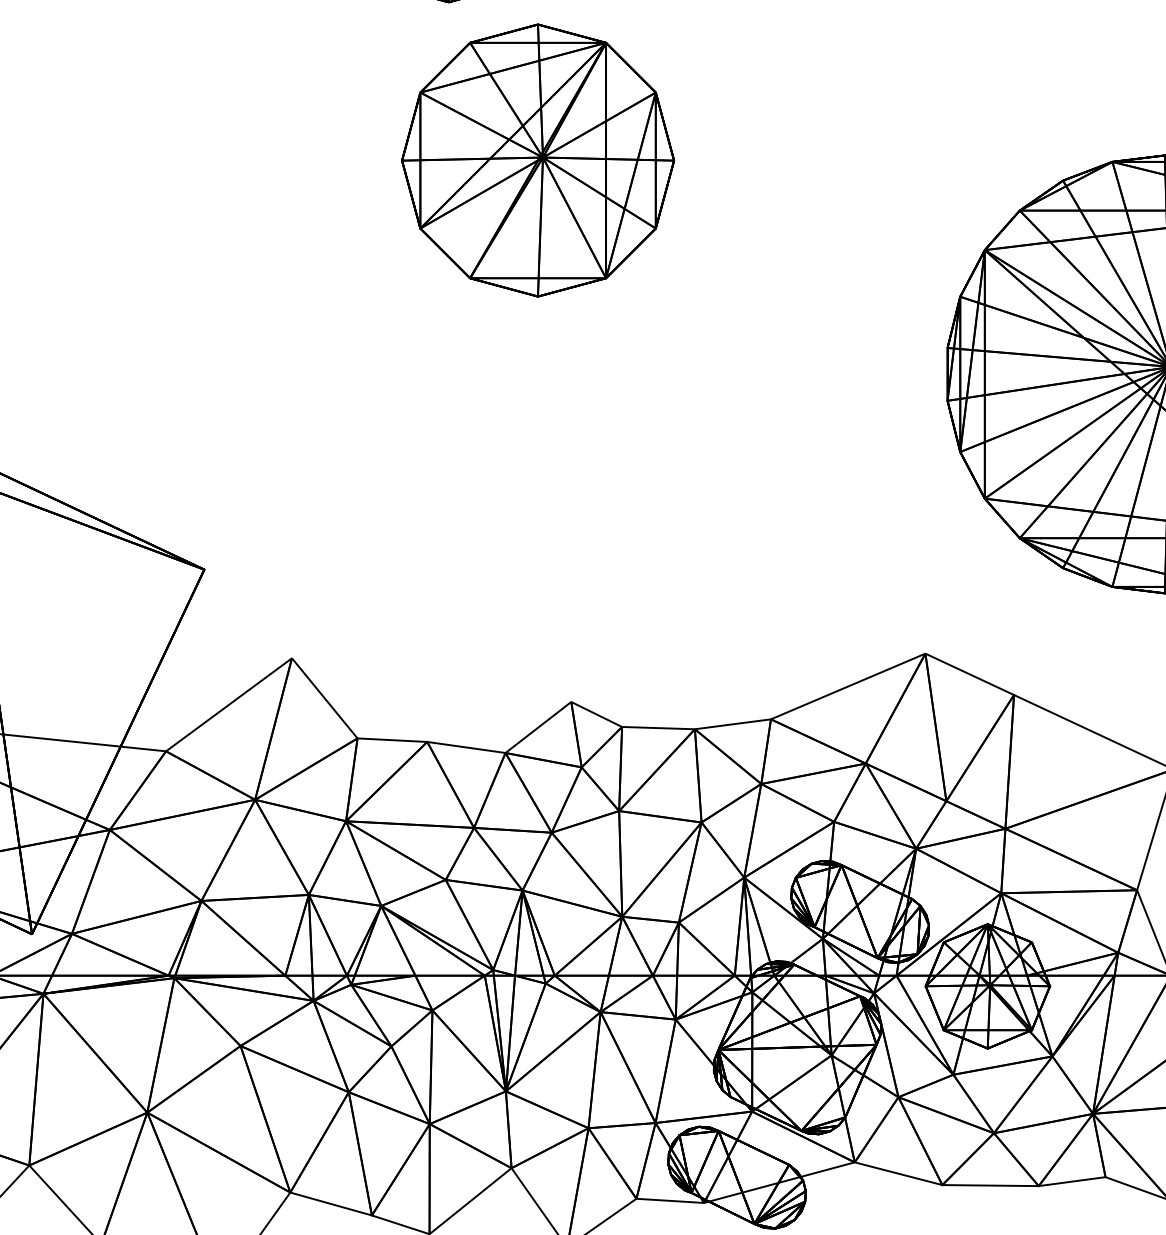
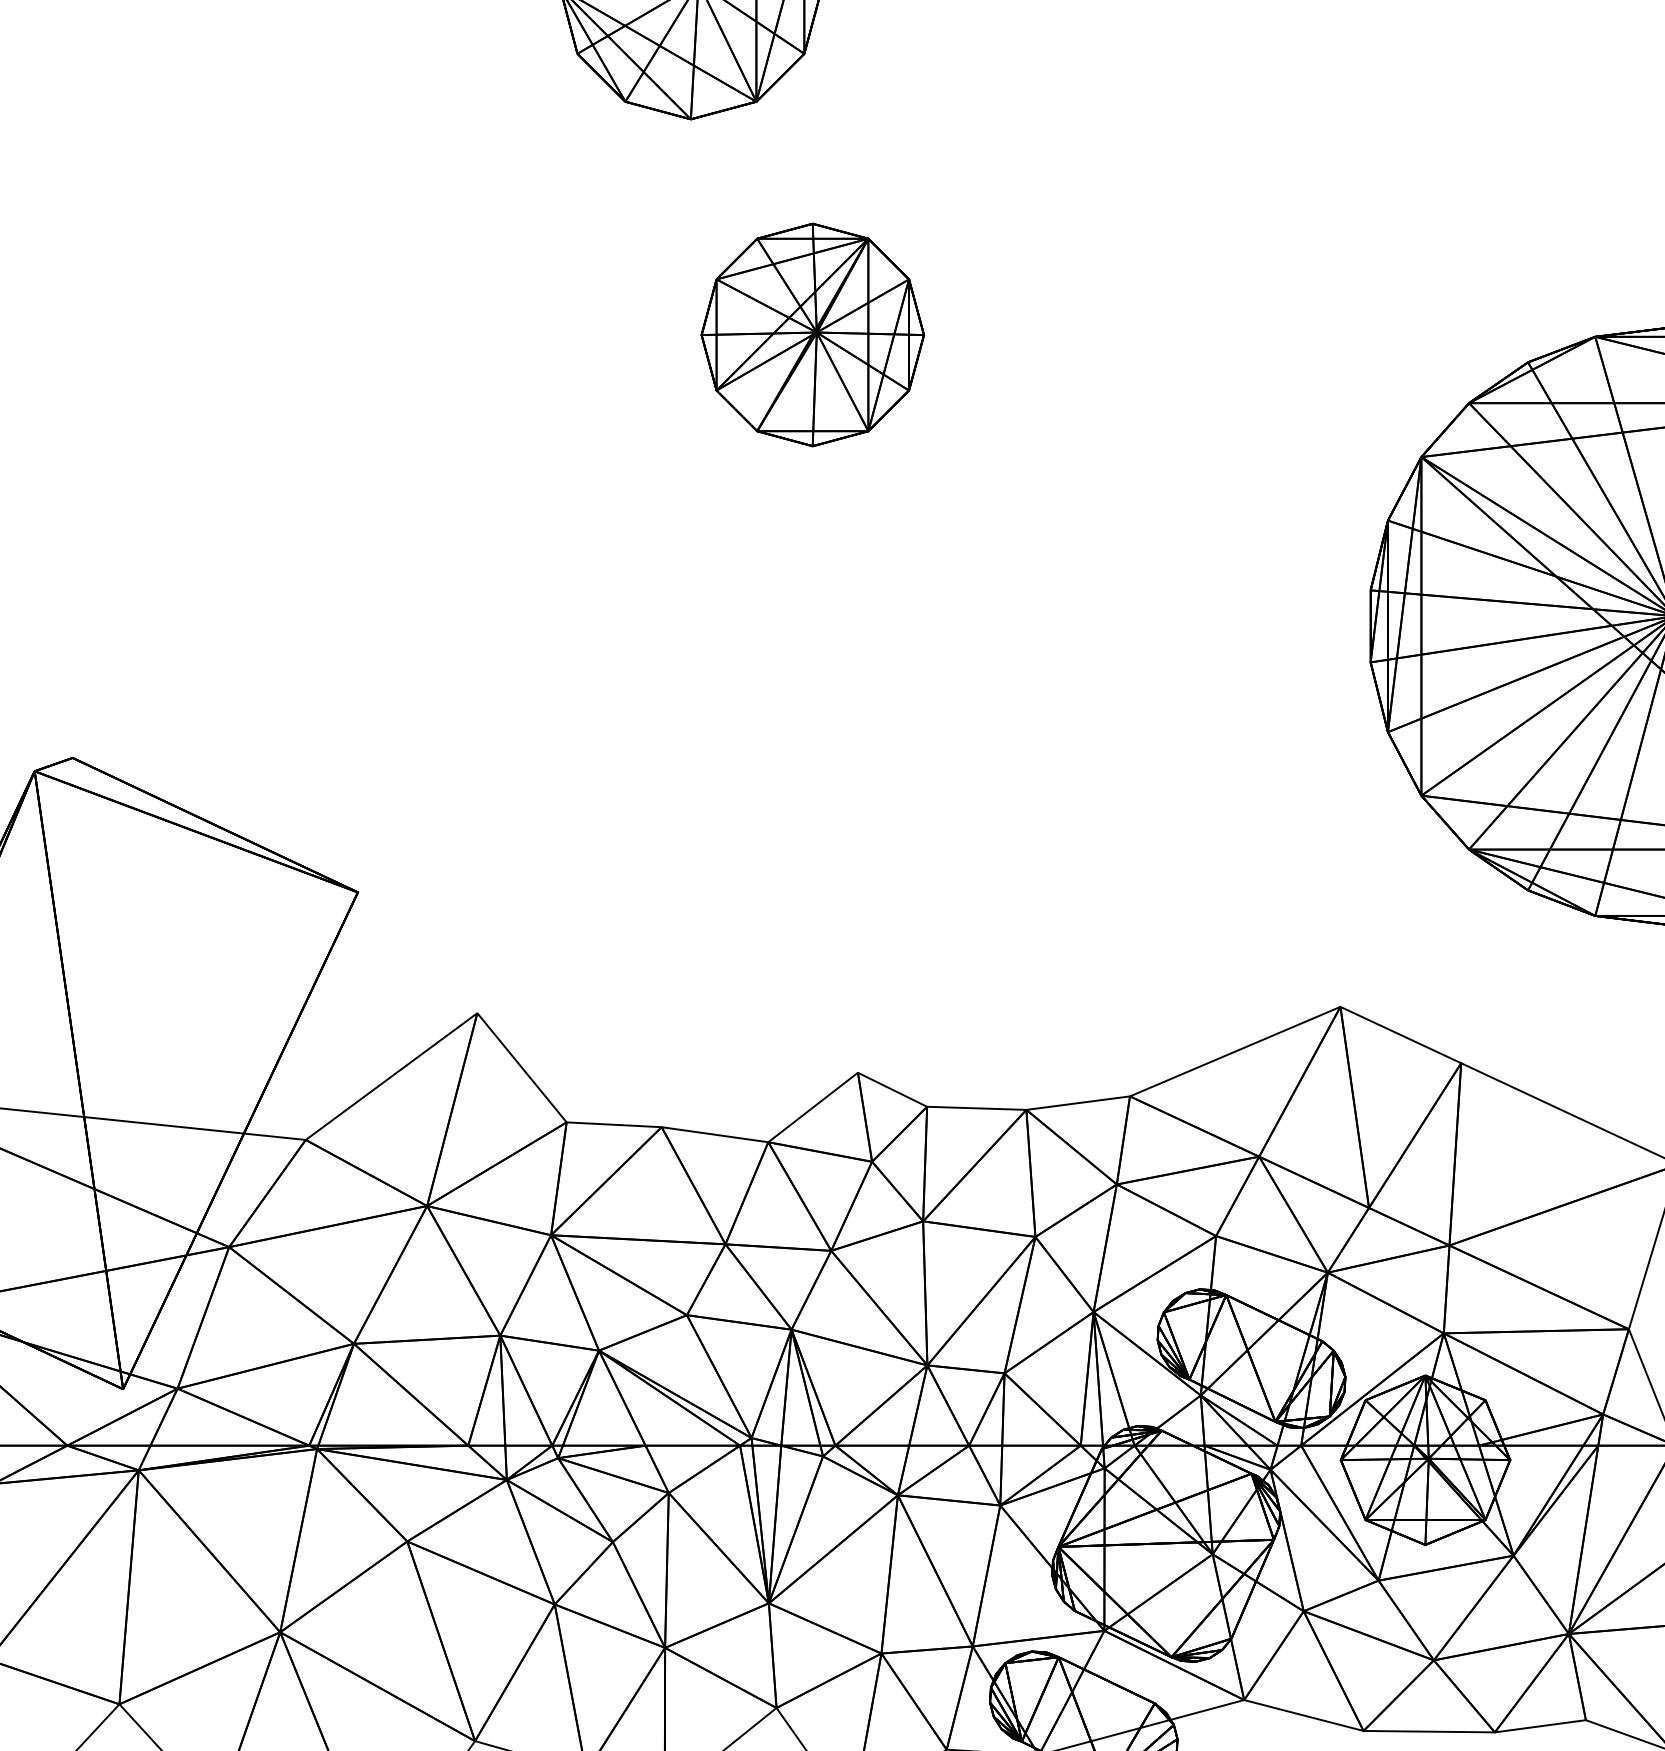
part: (537, 160) -> (812, 334), size x0.6

